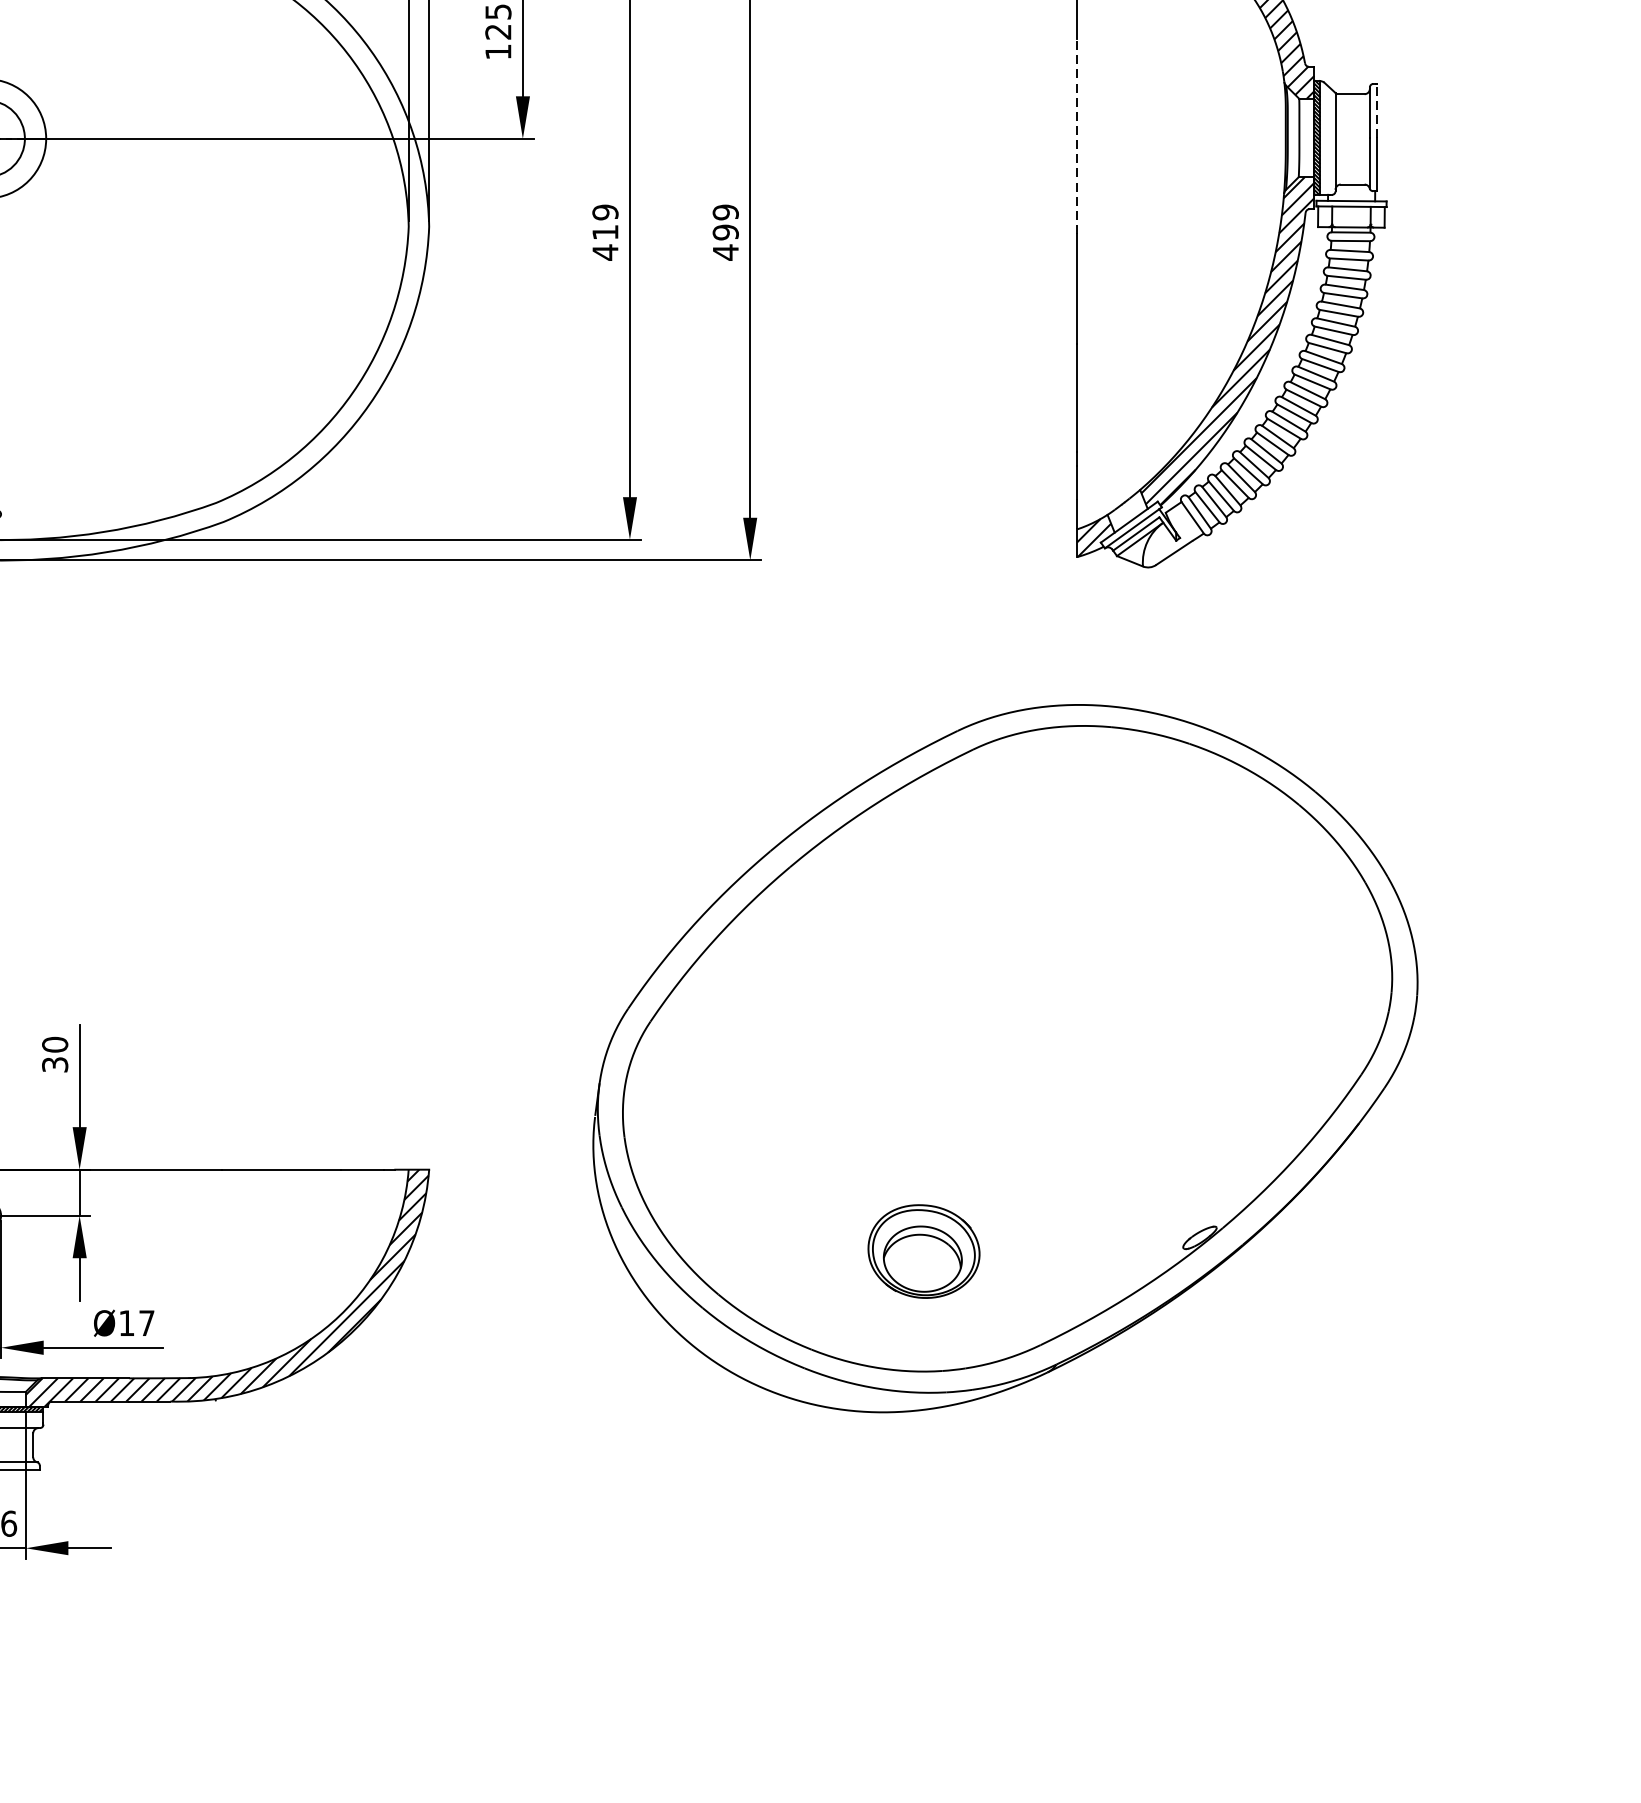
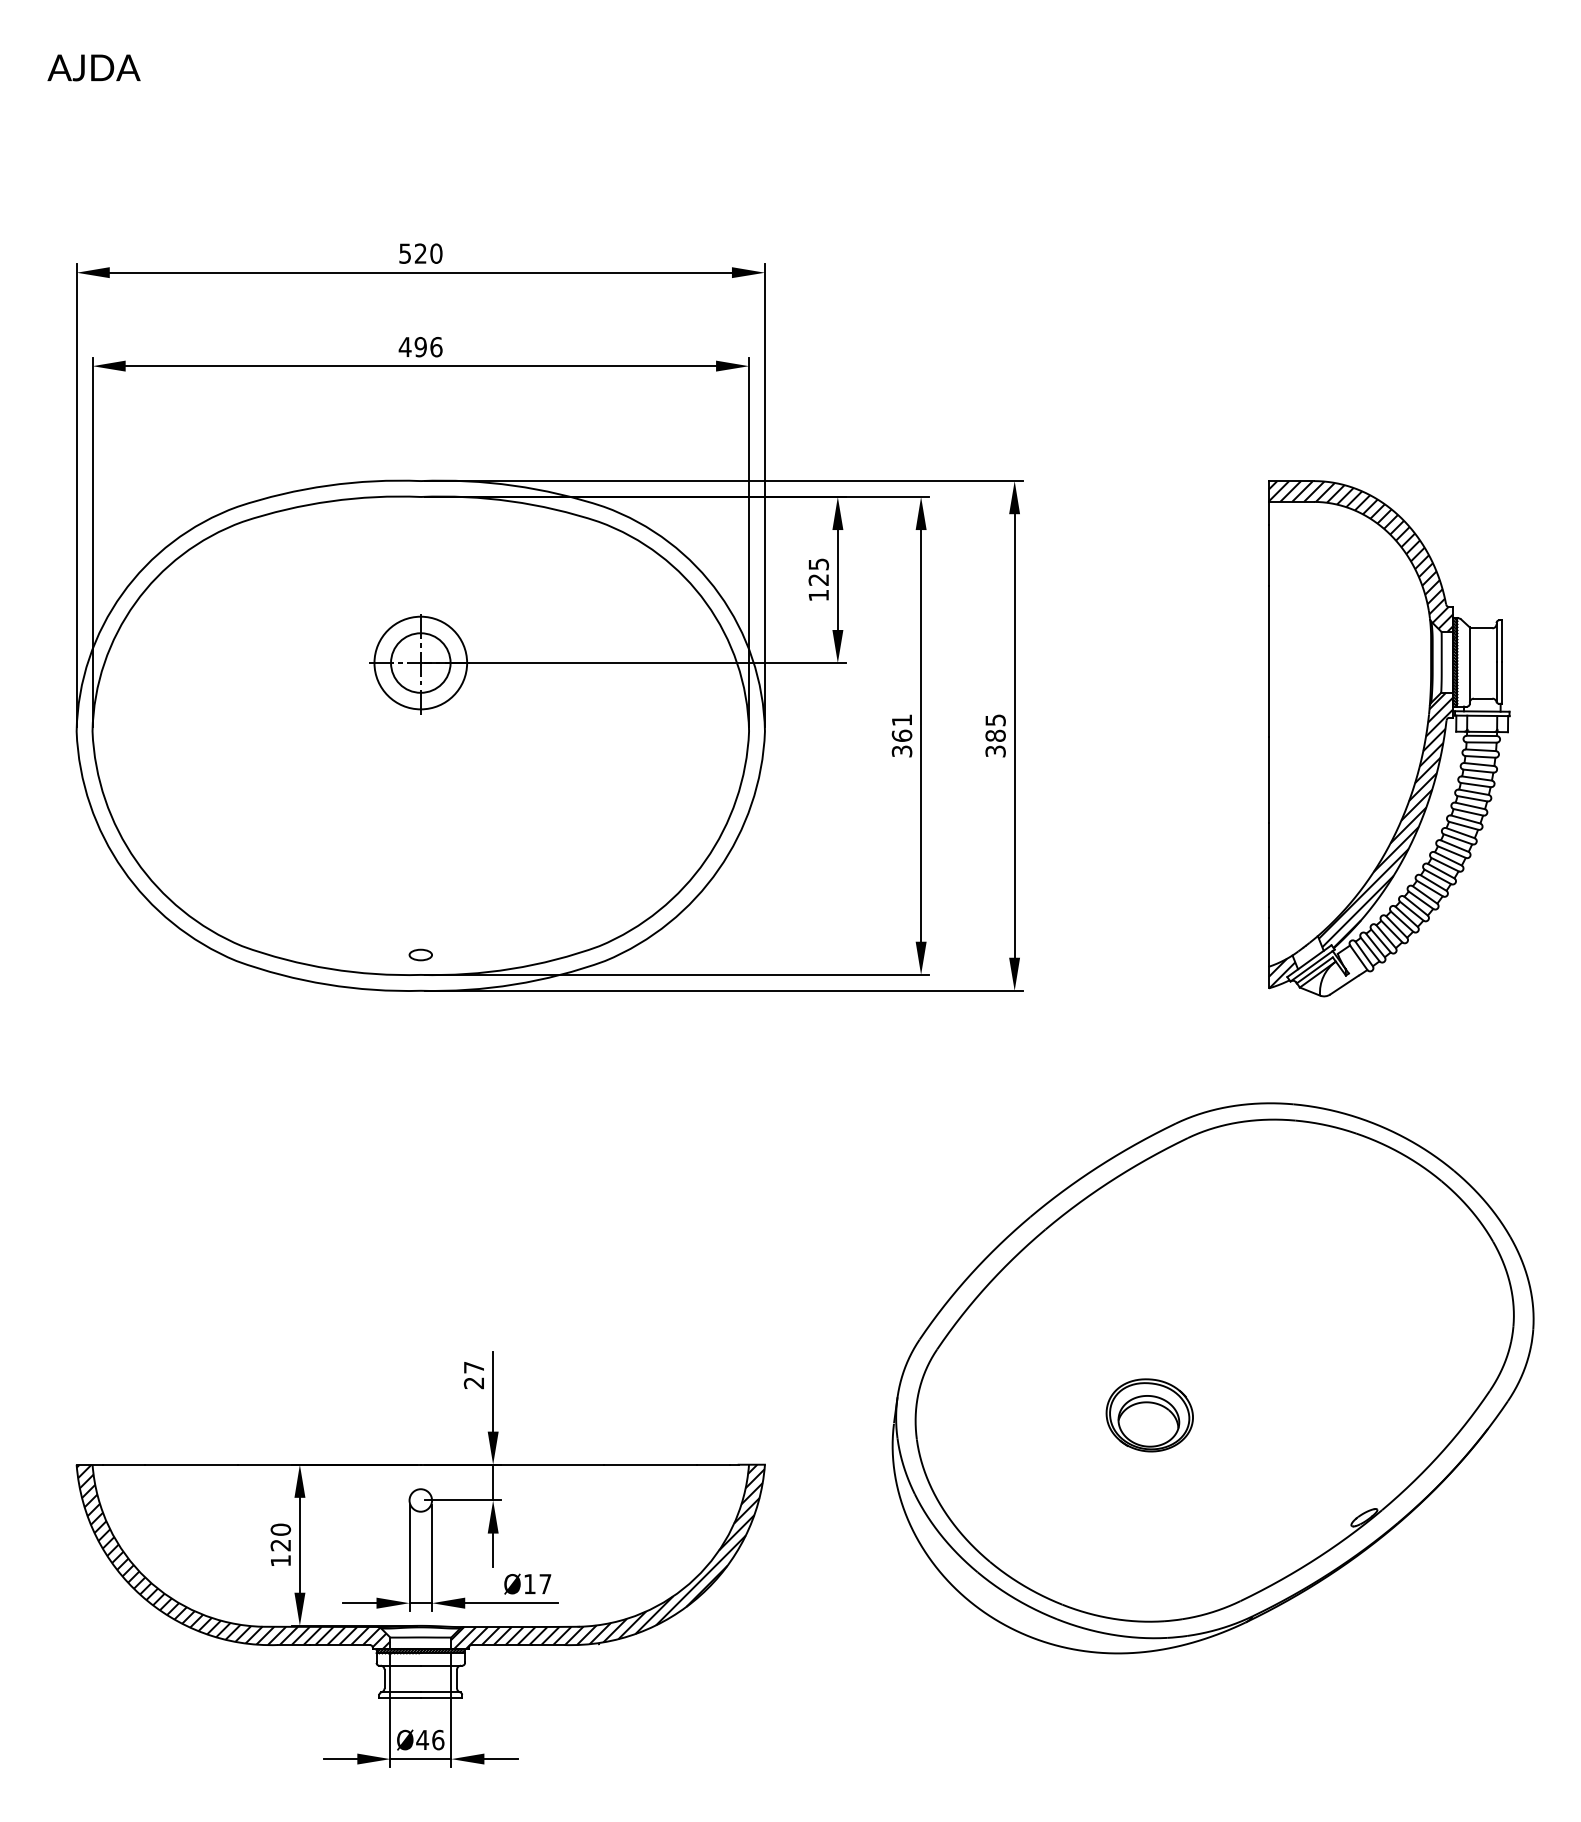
line: (1377, 109) -> (1502, 640), dashed -> solid
line: (1076, 136) -> (1268, 661), dashed -> solid
text: (604, 231) -> (901, 735), 419 -> 361
text: (725, 231) -> (995, 735), 499 -> 385
text: (54, 1054) -> (473, 1375), 30 -> 27
part: (923, 1251) -> (1149, 1415), moved

